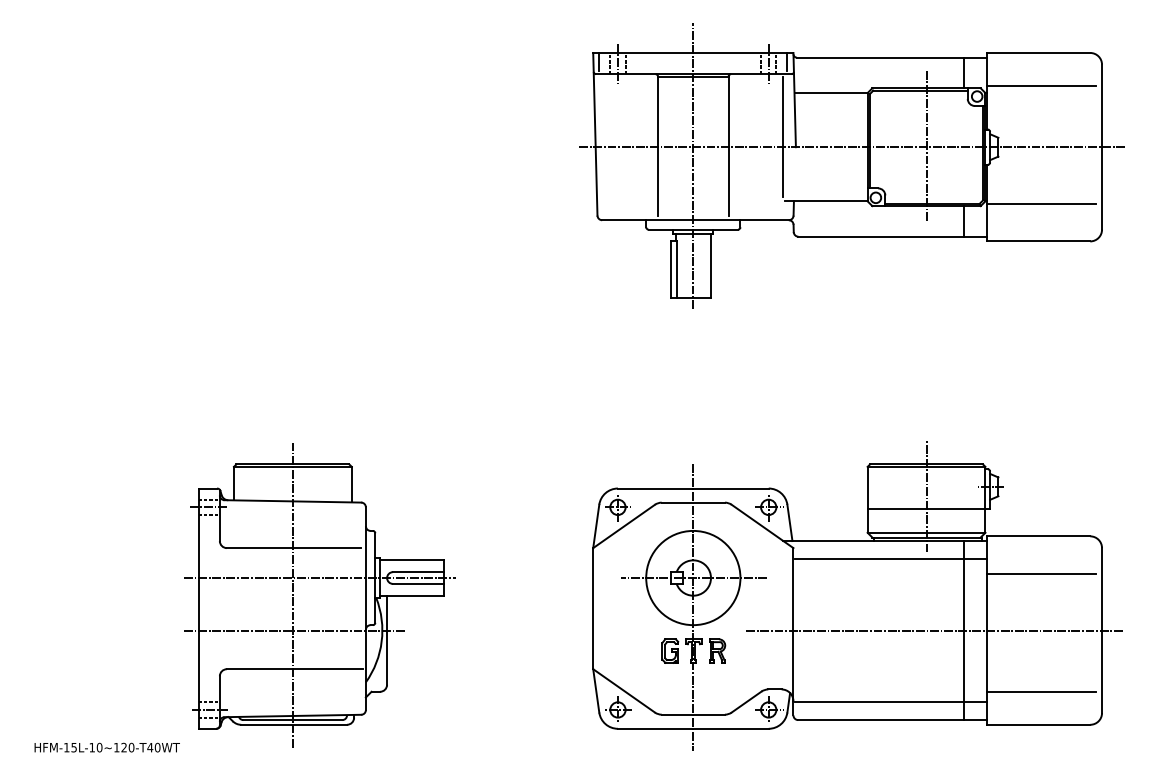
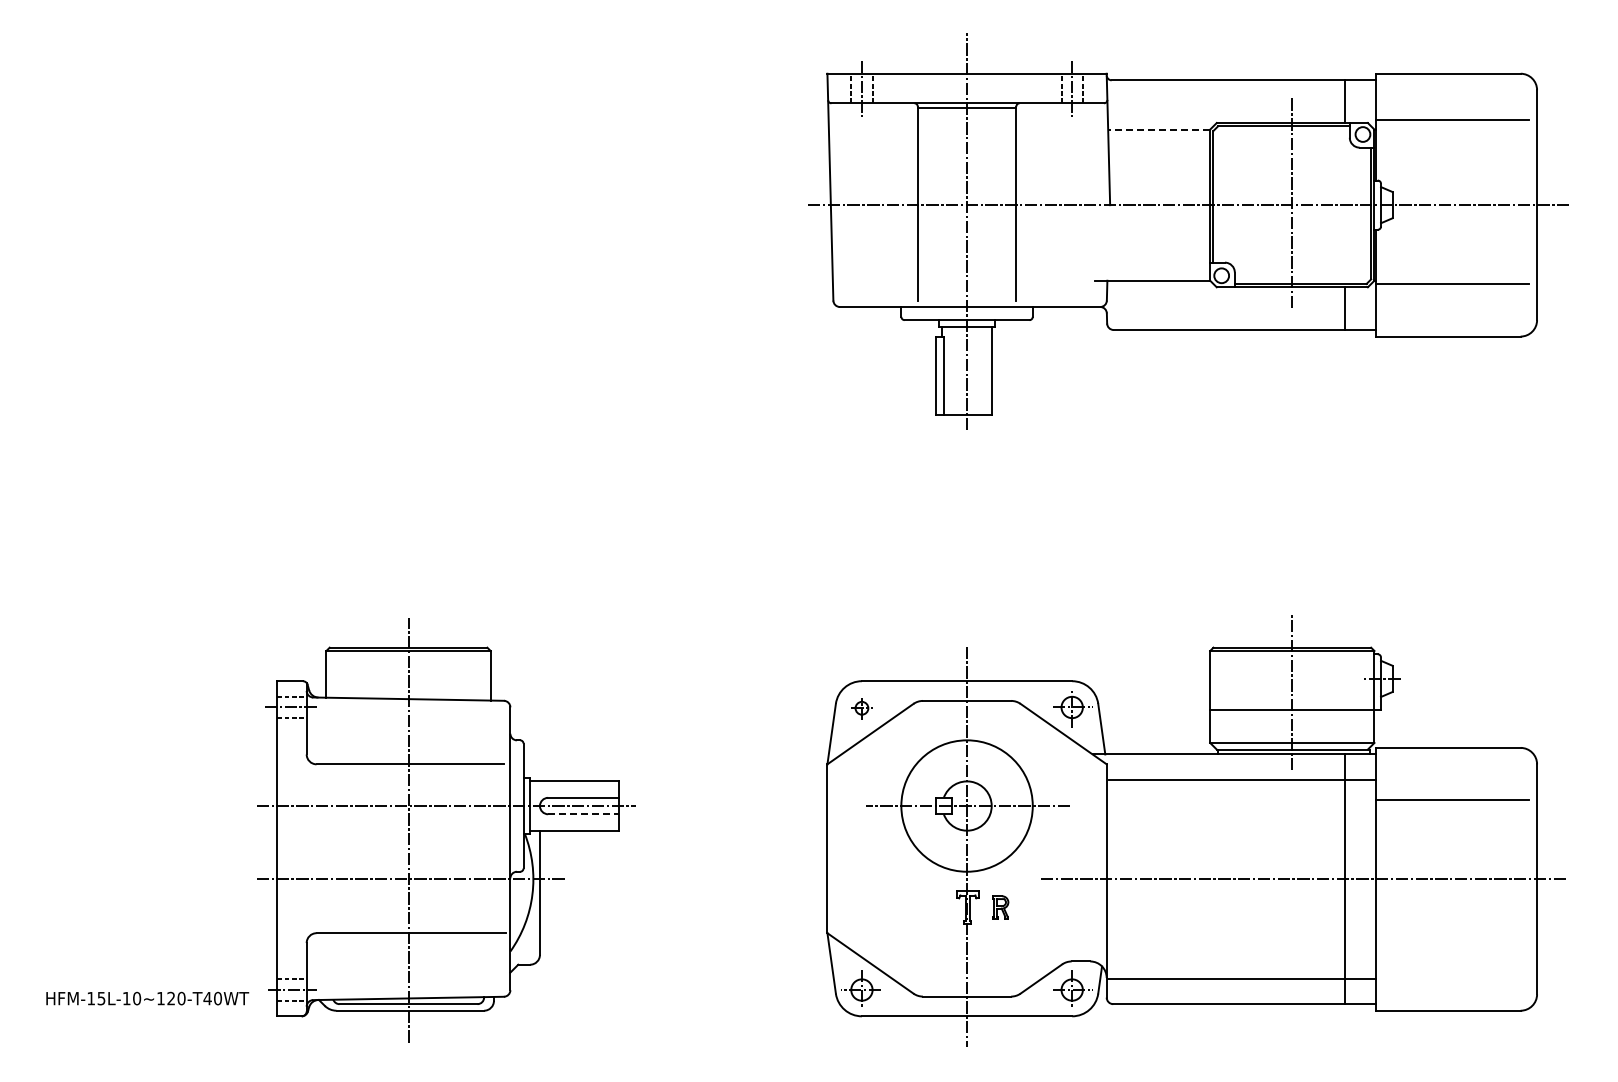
line: (599, 62) -> (835, 86), removed
line: (787, 62) -> (1098, 86), removed
line: (830, 92) -> (1158, 129), solid -> dashed
line: (783, 136) -> (1092, 190), removed
part: (617, 508) -> (861, 709), size x0.6
line: (418, 584) -> (583, 814), solid -> dashed
part: (669, 650) -> (934, 907), removed
part: (717, 650) -> (1000, 907), size x0.7
line: (1041, 691) -> (1452, 964), removed
text: (107, 747) -> (147, 998), moved

